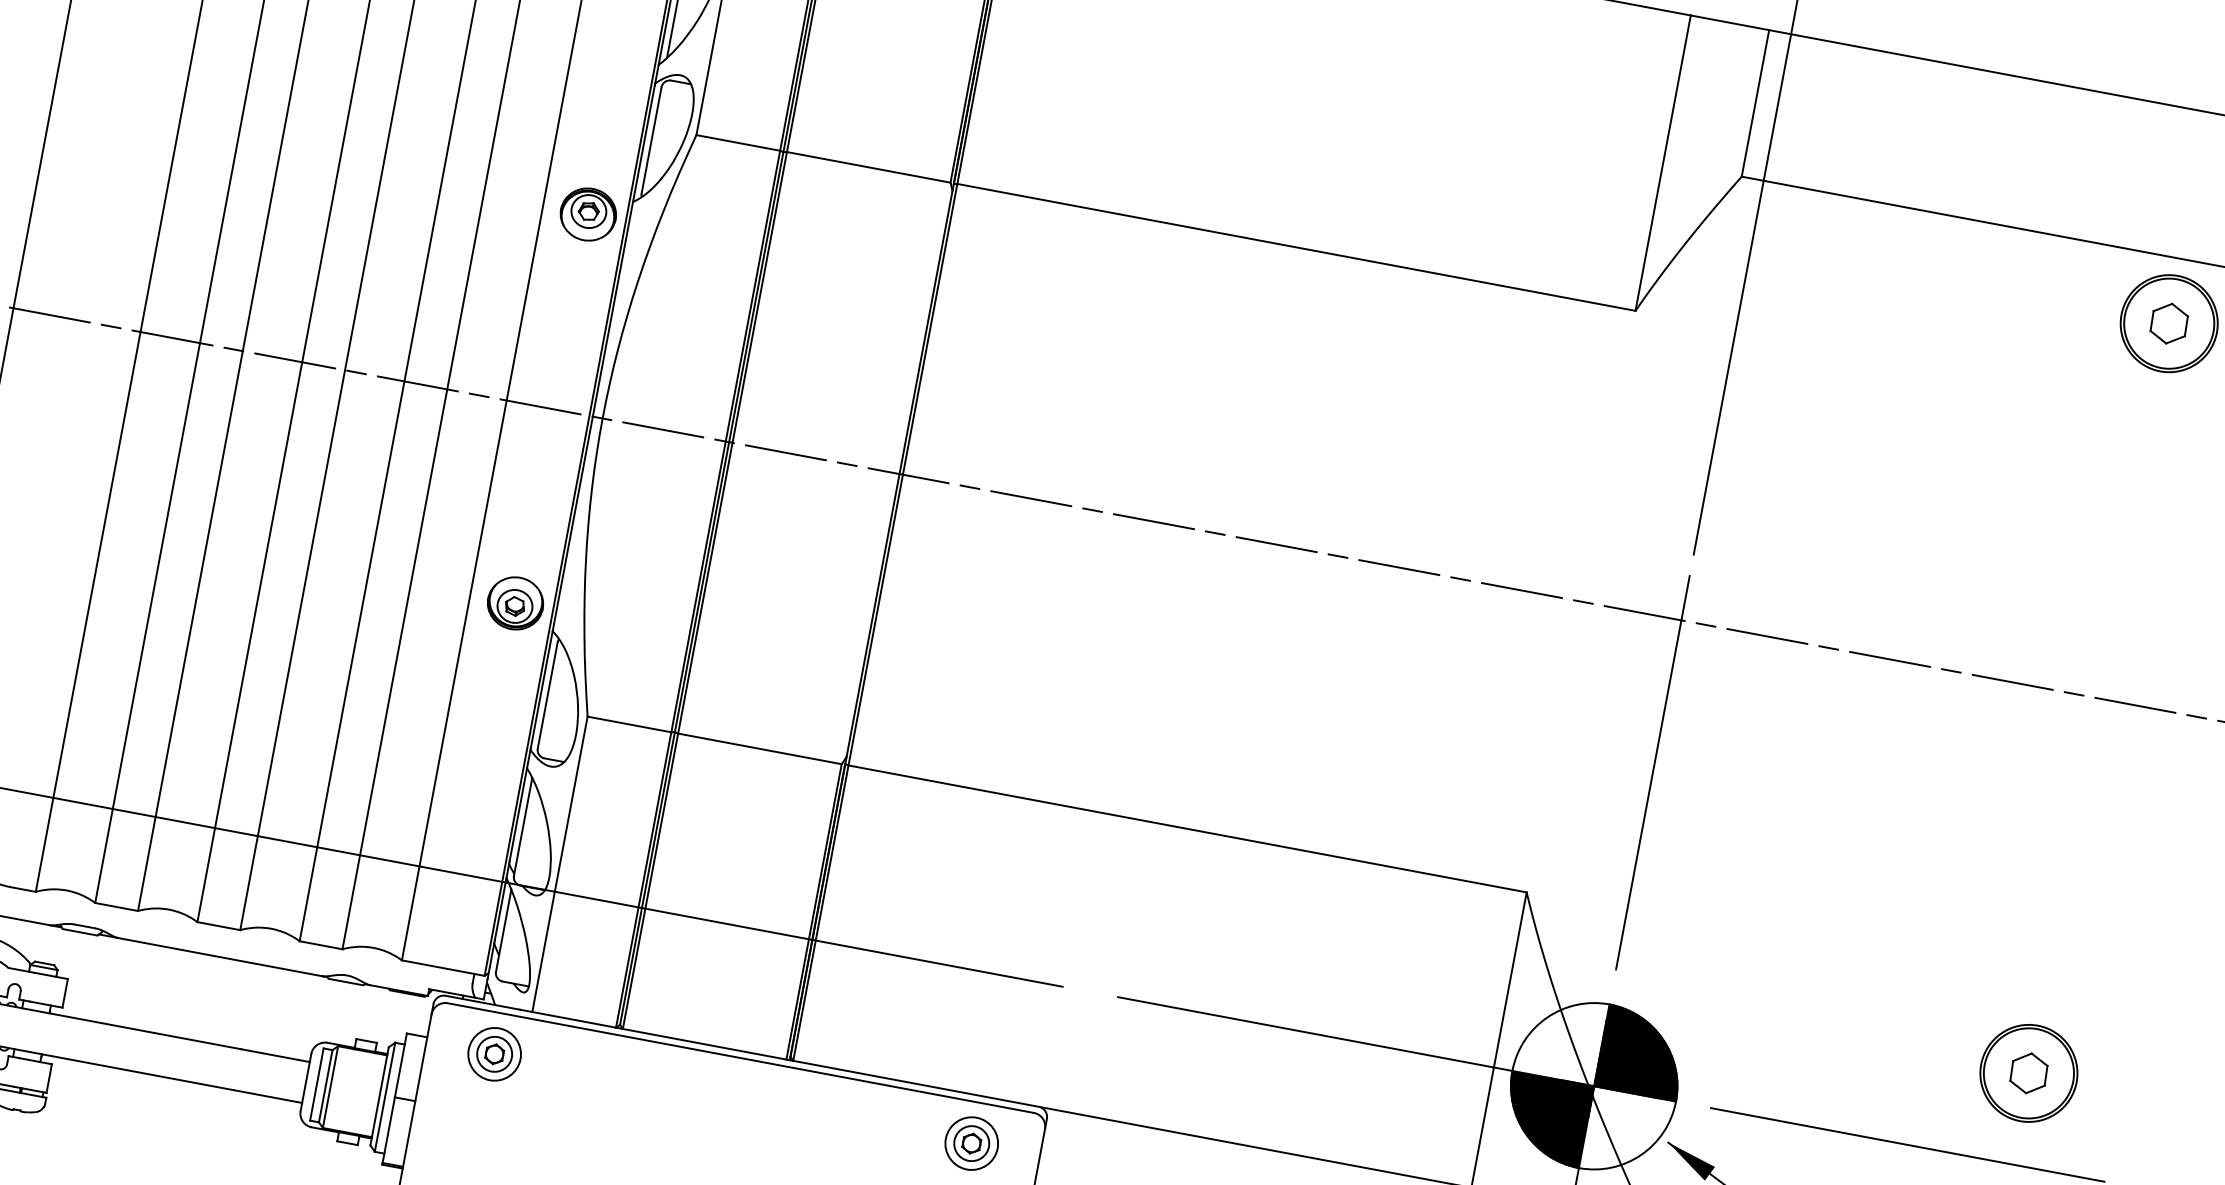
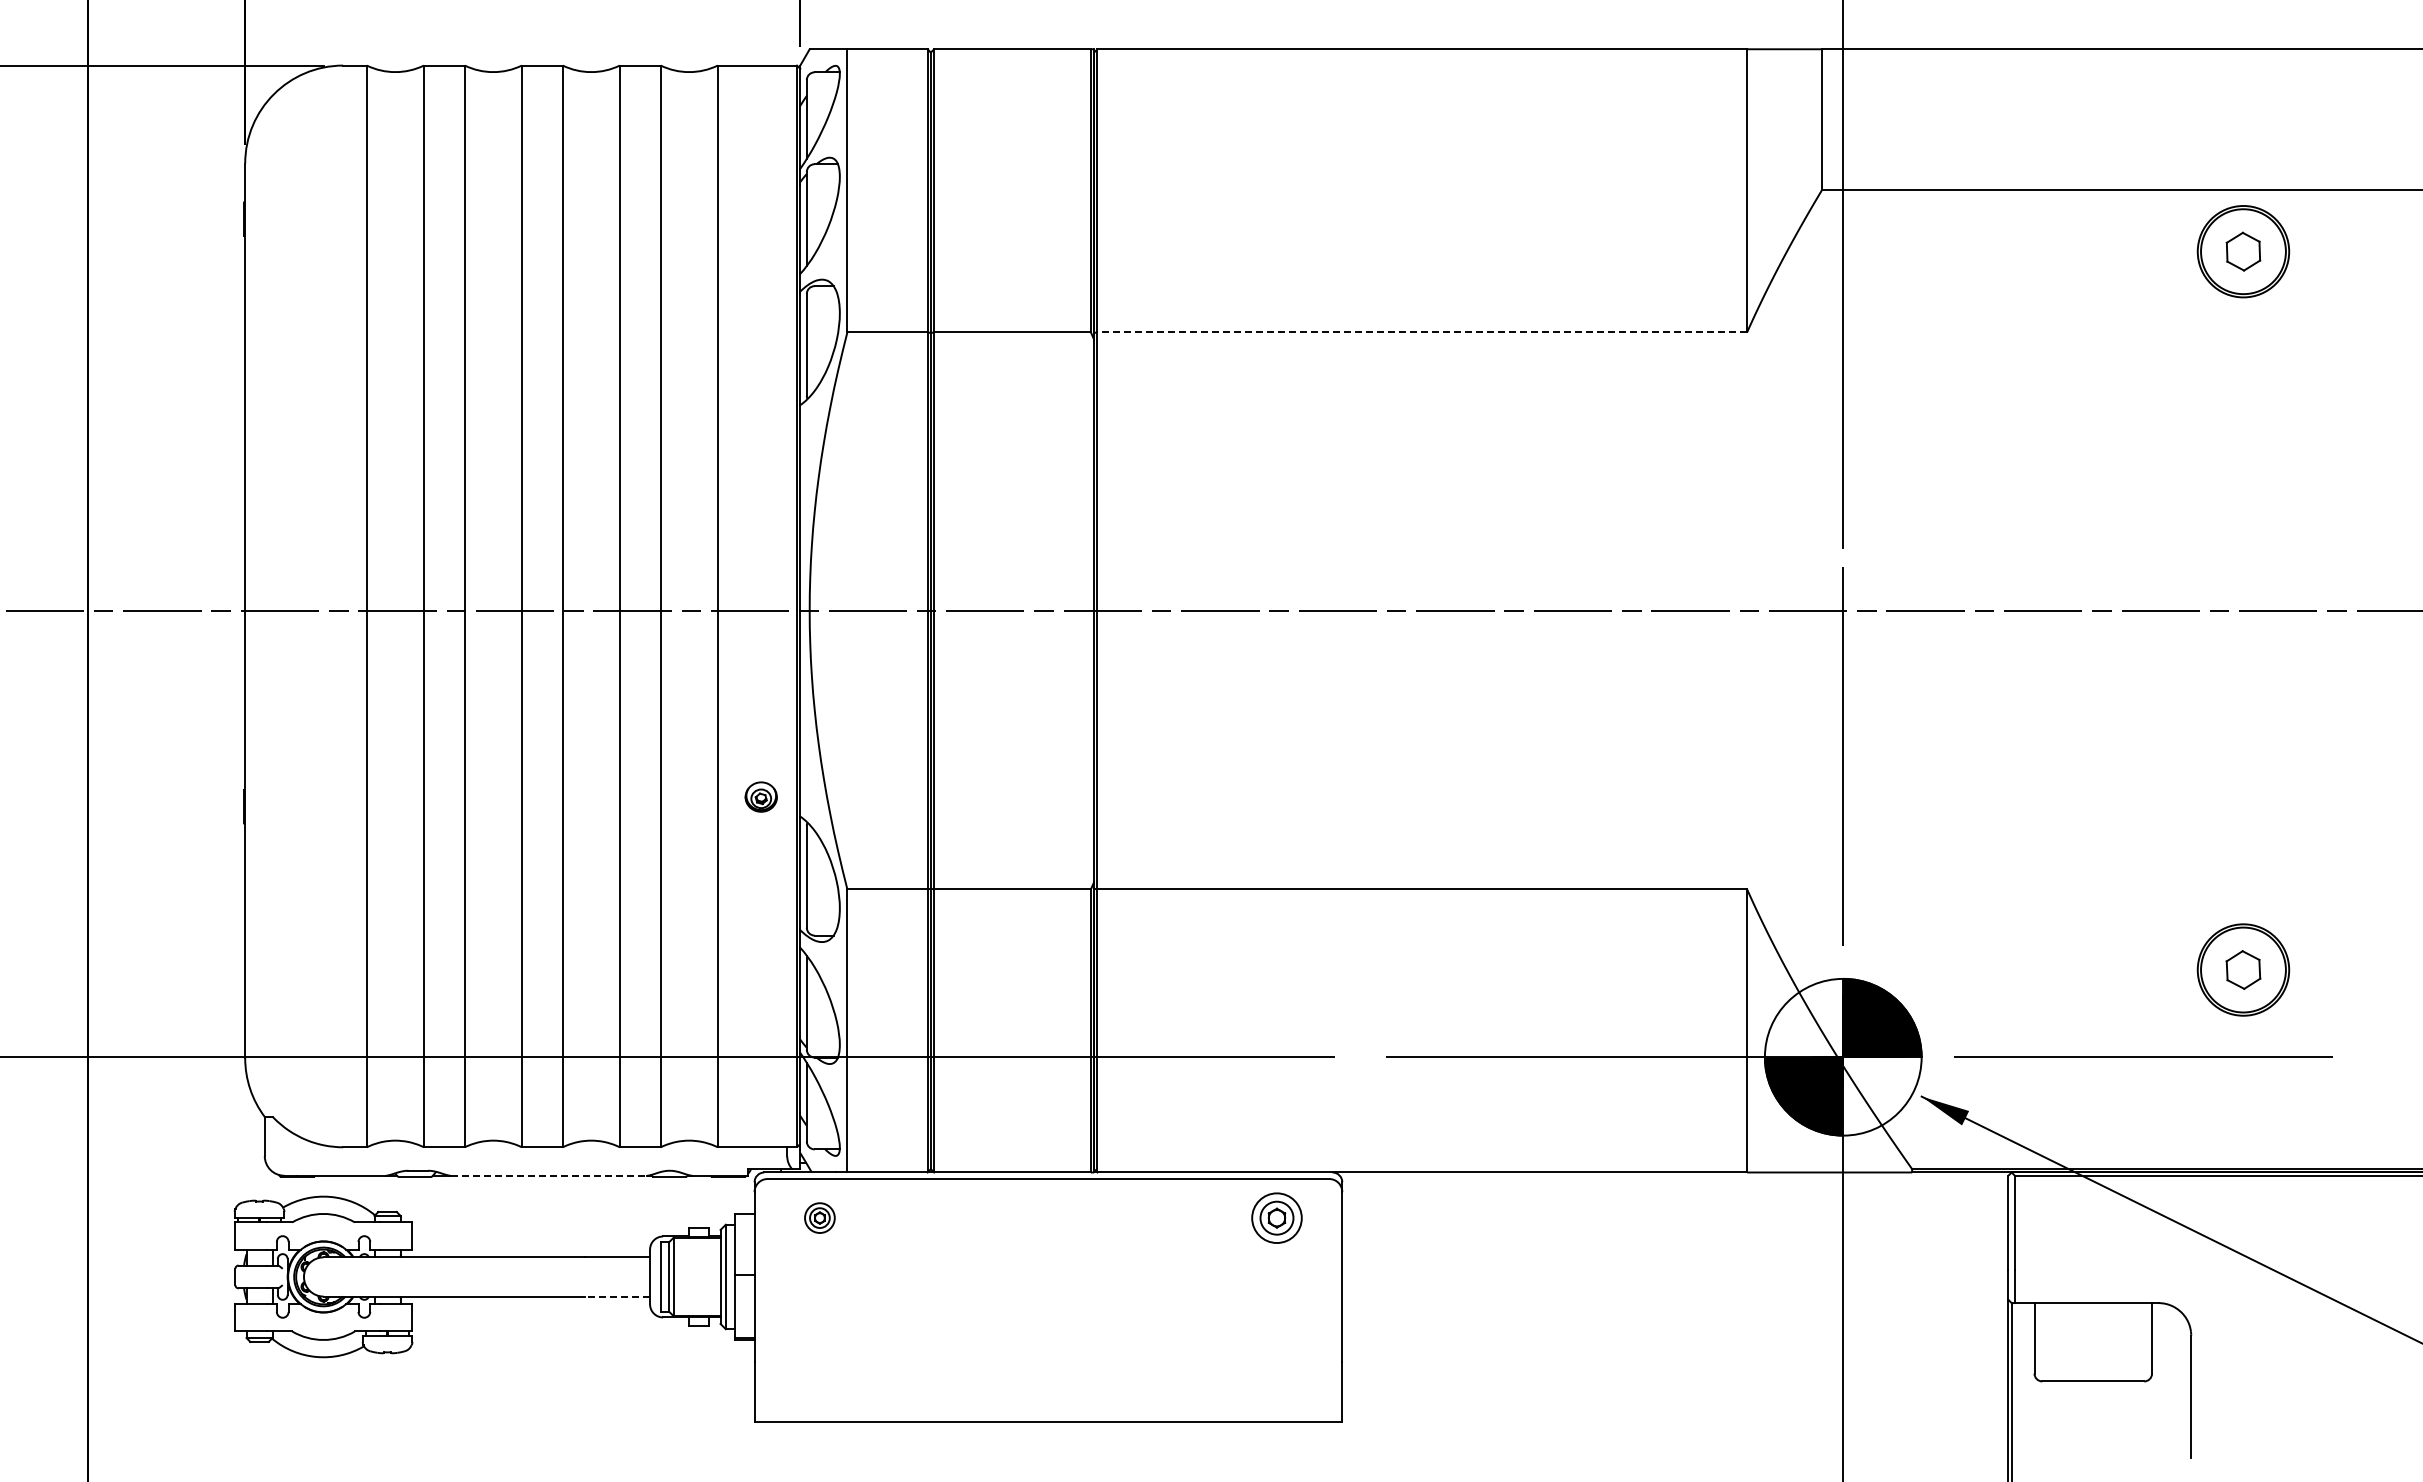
part: (588, 214) -> (761, 424), removed
line: (1296, 247) -> (1422, 332), solid -> dashed
part: (516, 602) -> (761, 796), size x0.6
line: (220, 956) -> (549, 1175), solid -> dashed
part: (494, 1053) -> (819, 1217), size x0.6
line: (268, 1096) -> (617, 1296), solid -> dashed

